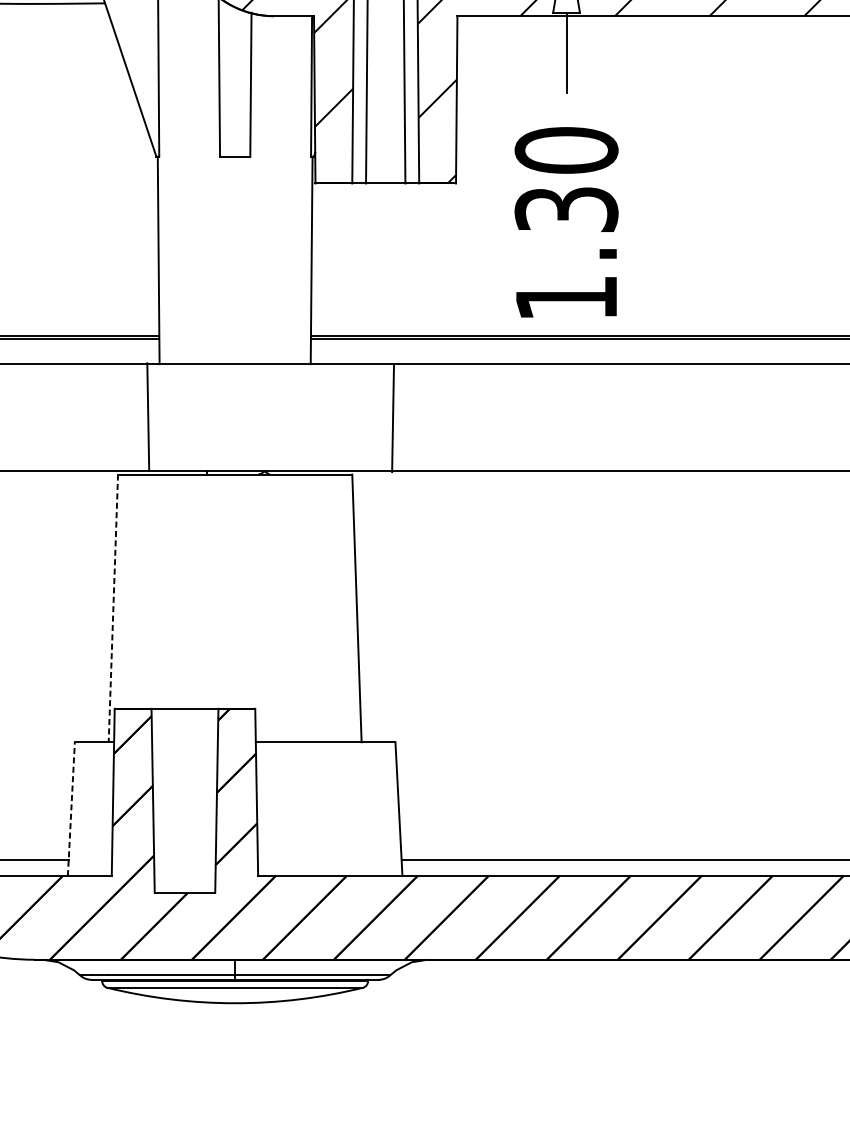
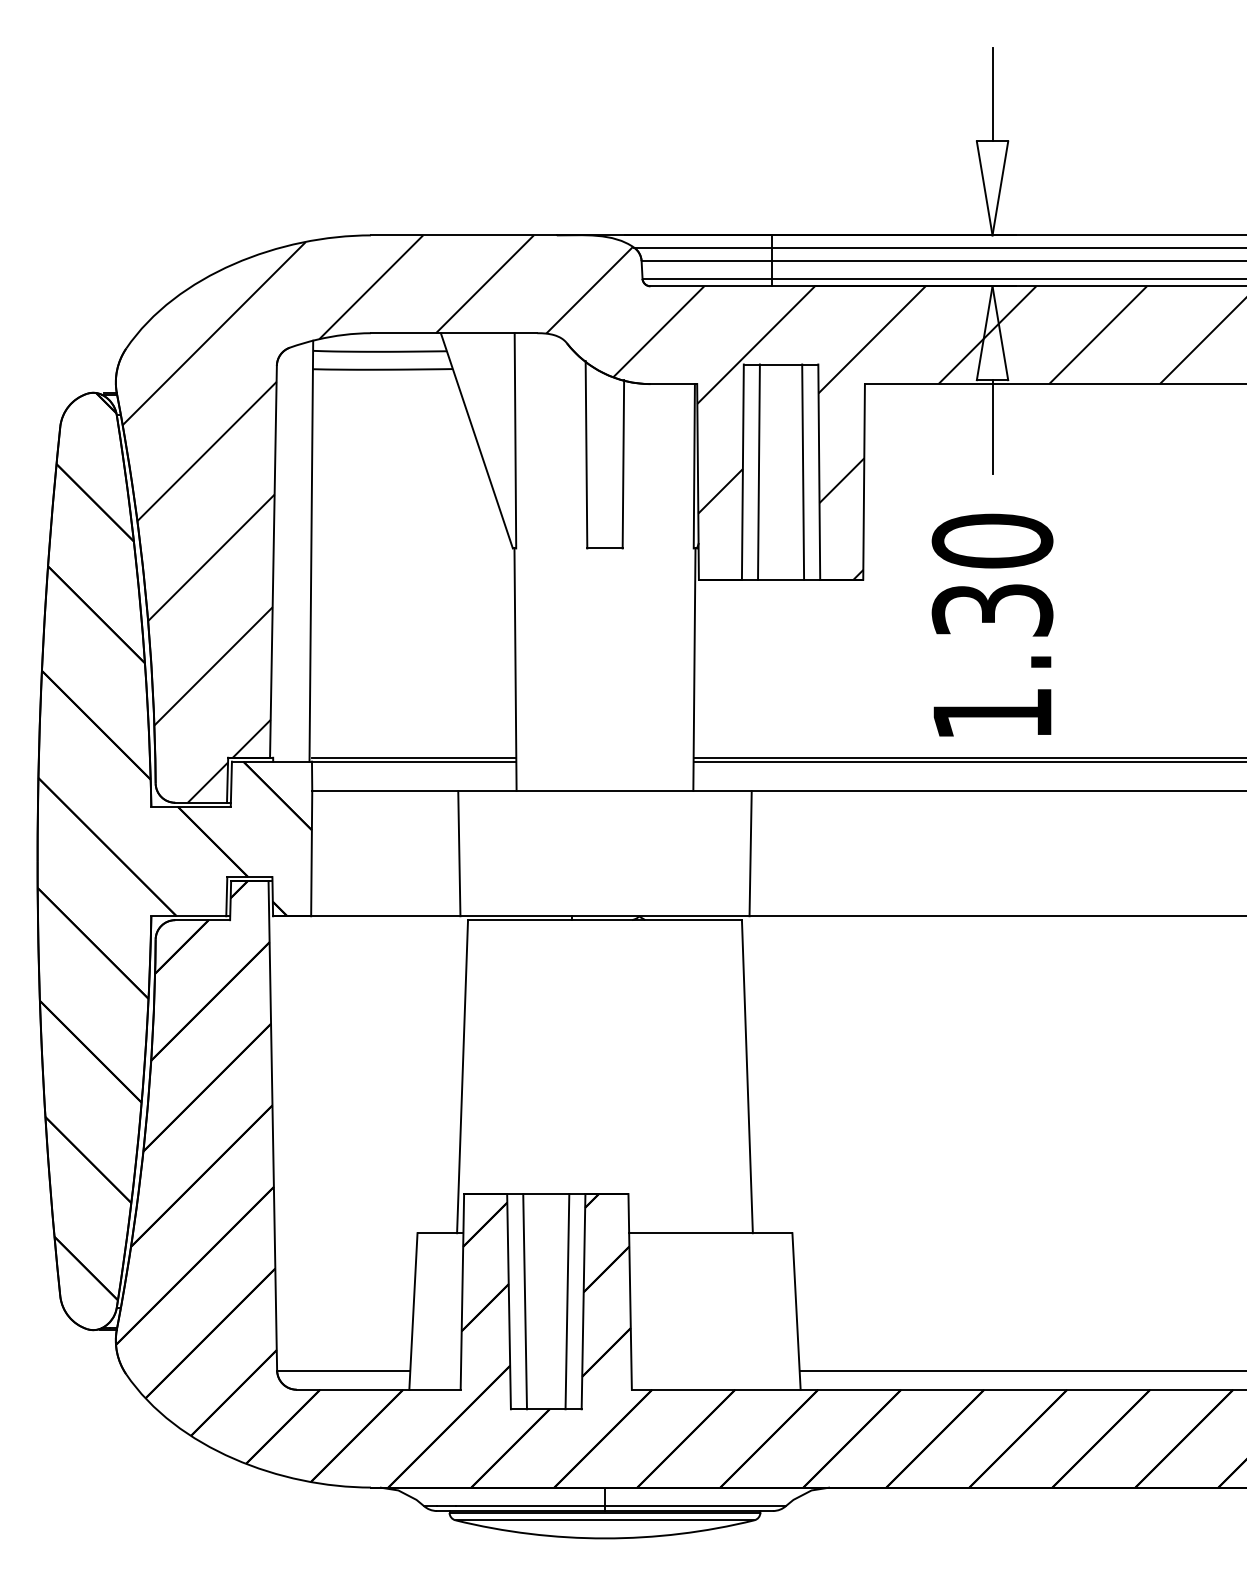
line: (148, 416) -> (459, 853), moved
line: (392, 418) -> (750, 853), moved
line: (113, 608) -> (462, 1076), dashed -> solid
line: (167, 800) -> (525, 1301), added
line: (203, 800) -> (567, 1301), added
line: (71, 808) -> (413, 1310), dashed -> solid

